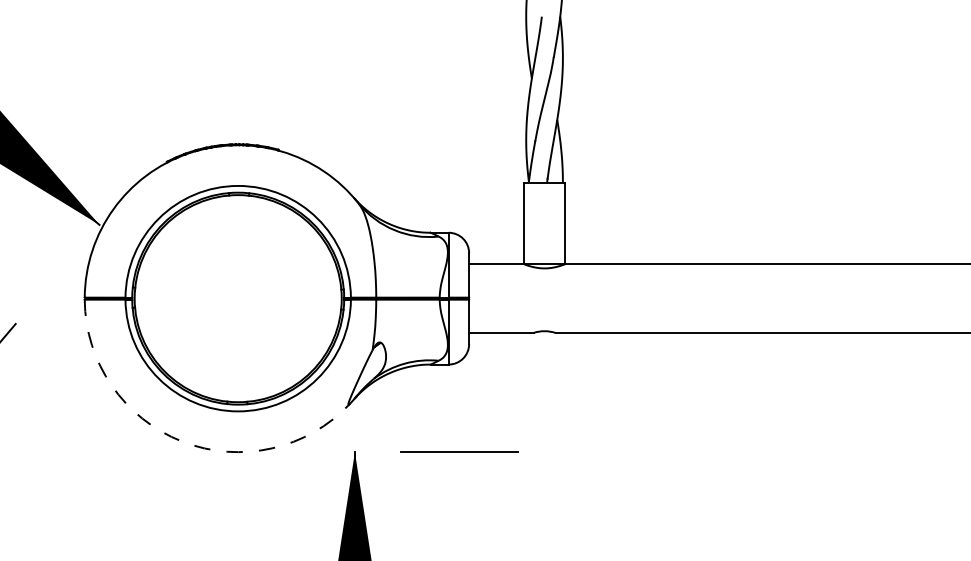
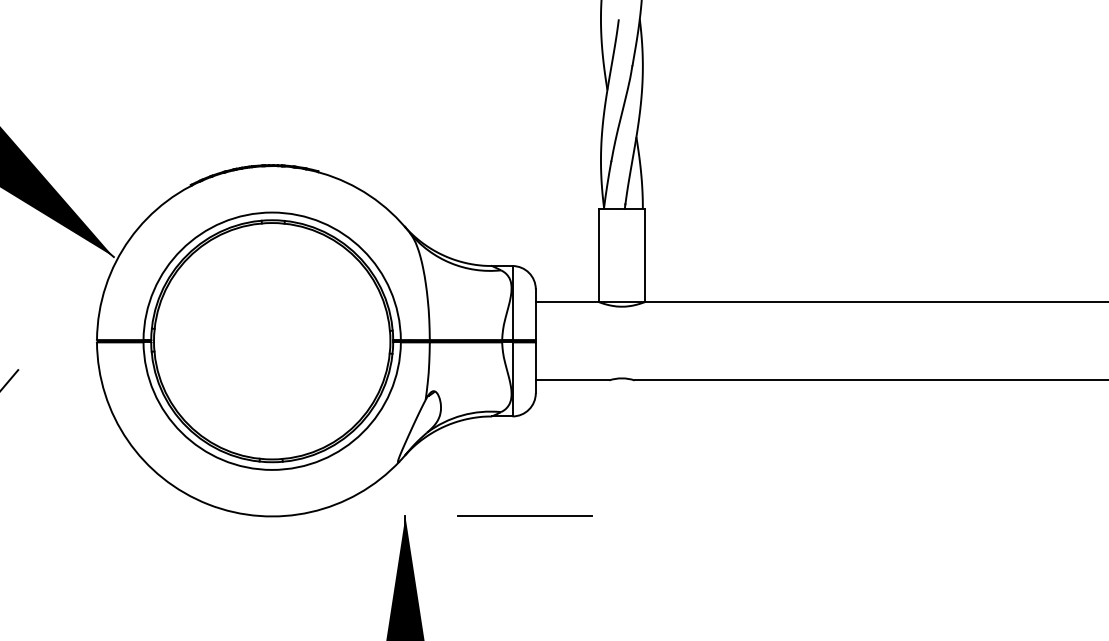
arc: (182, 441) -> (208, 504), dashed -> solid

